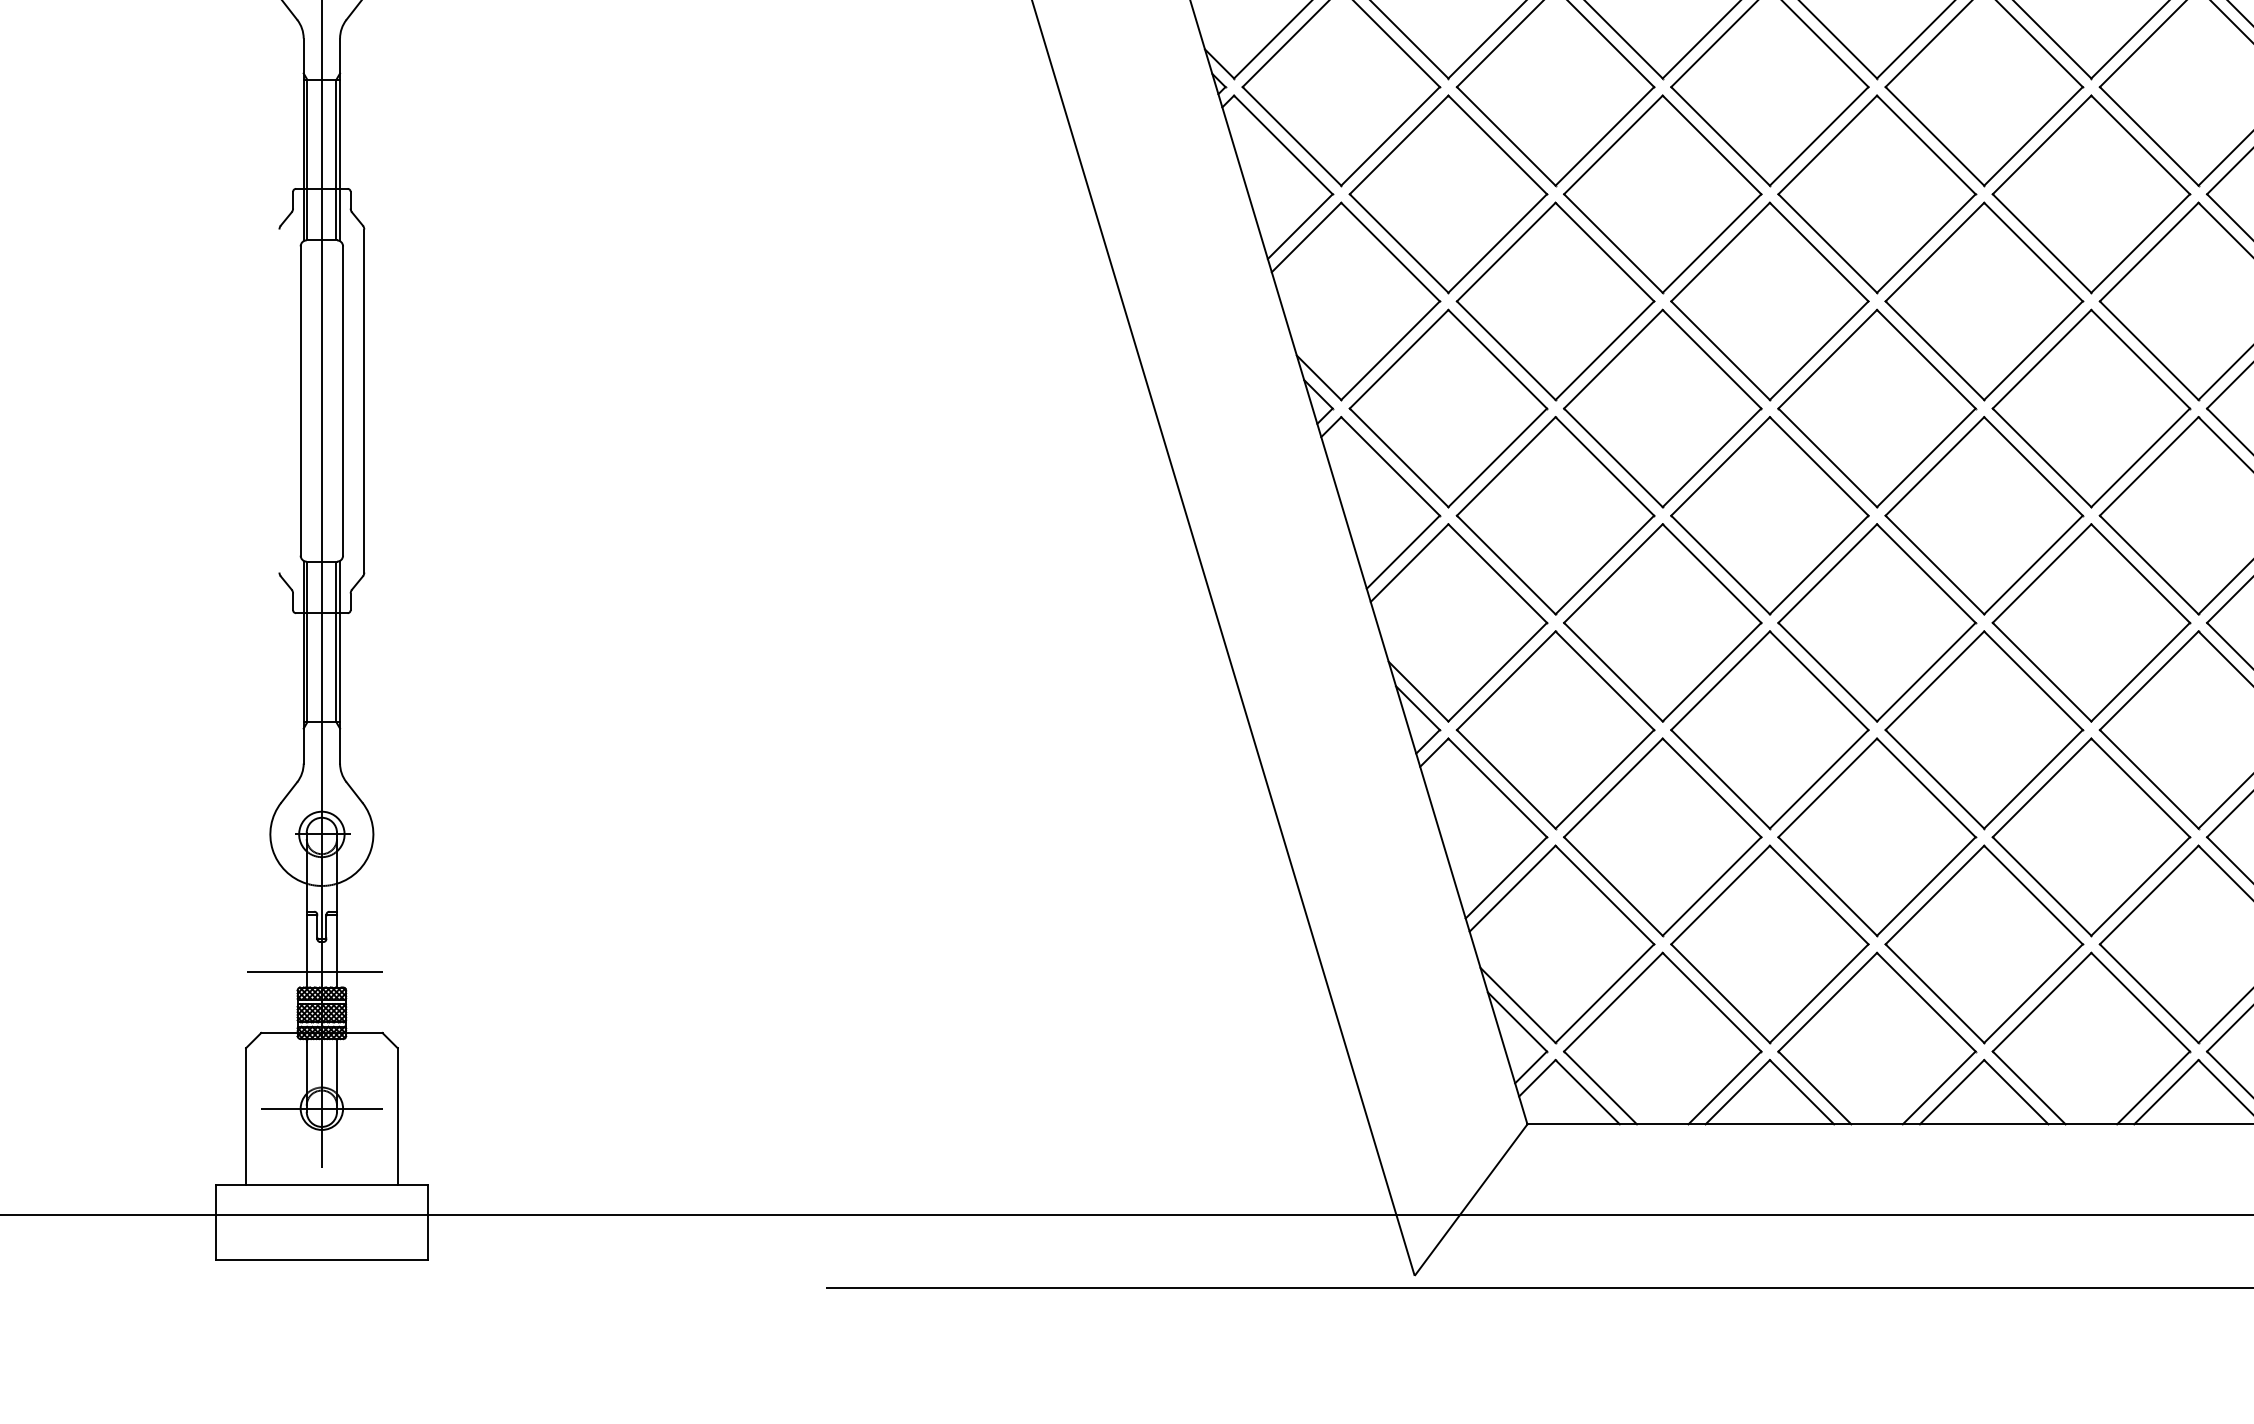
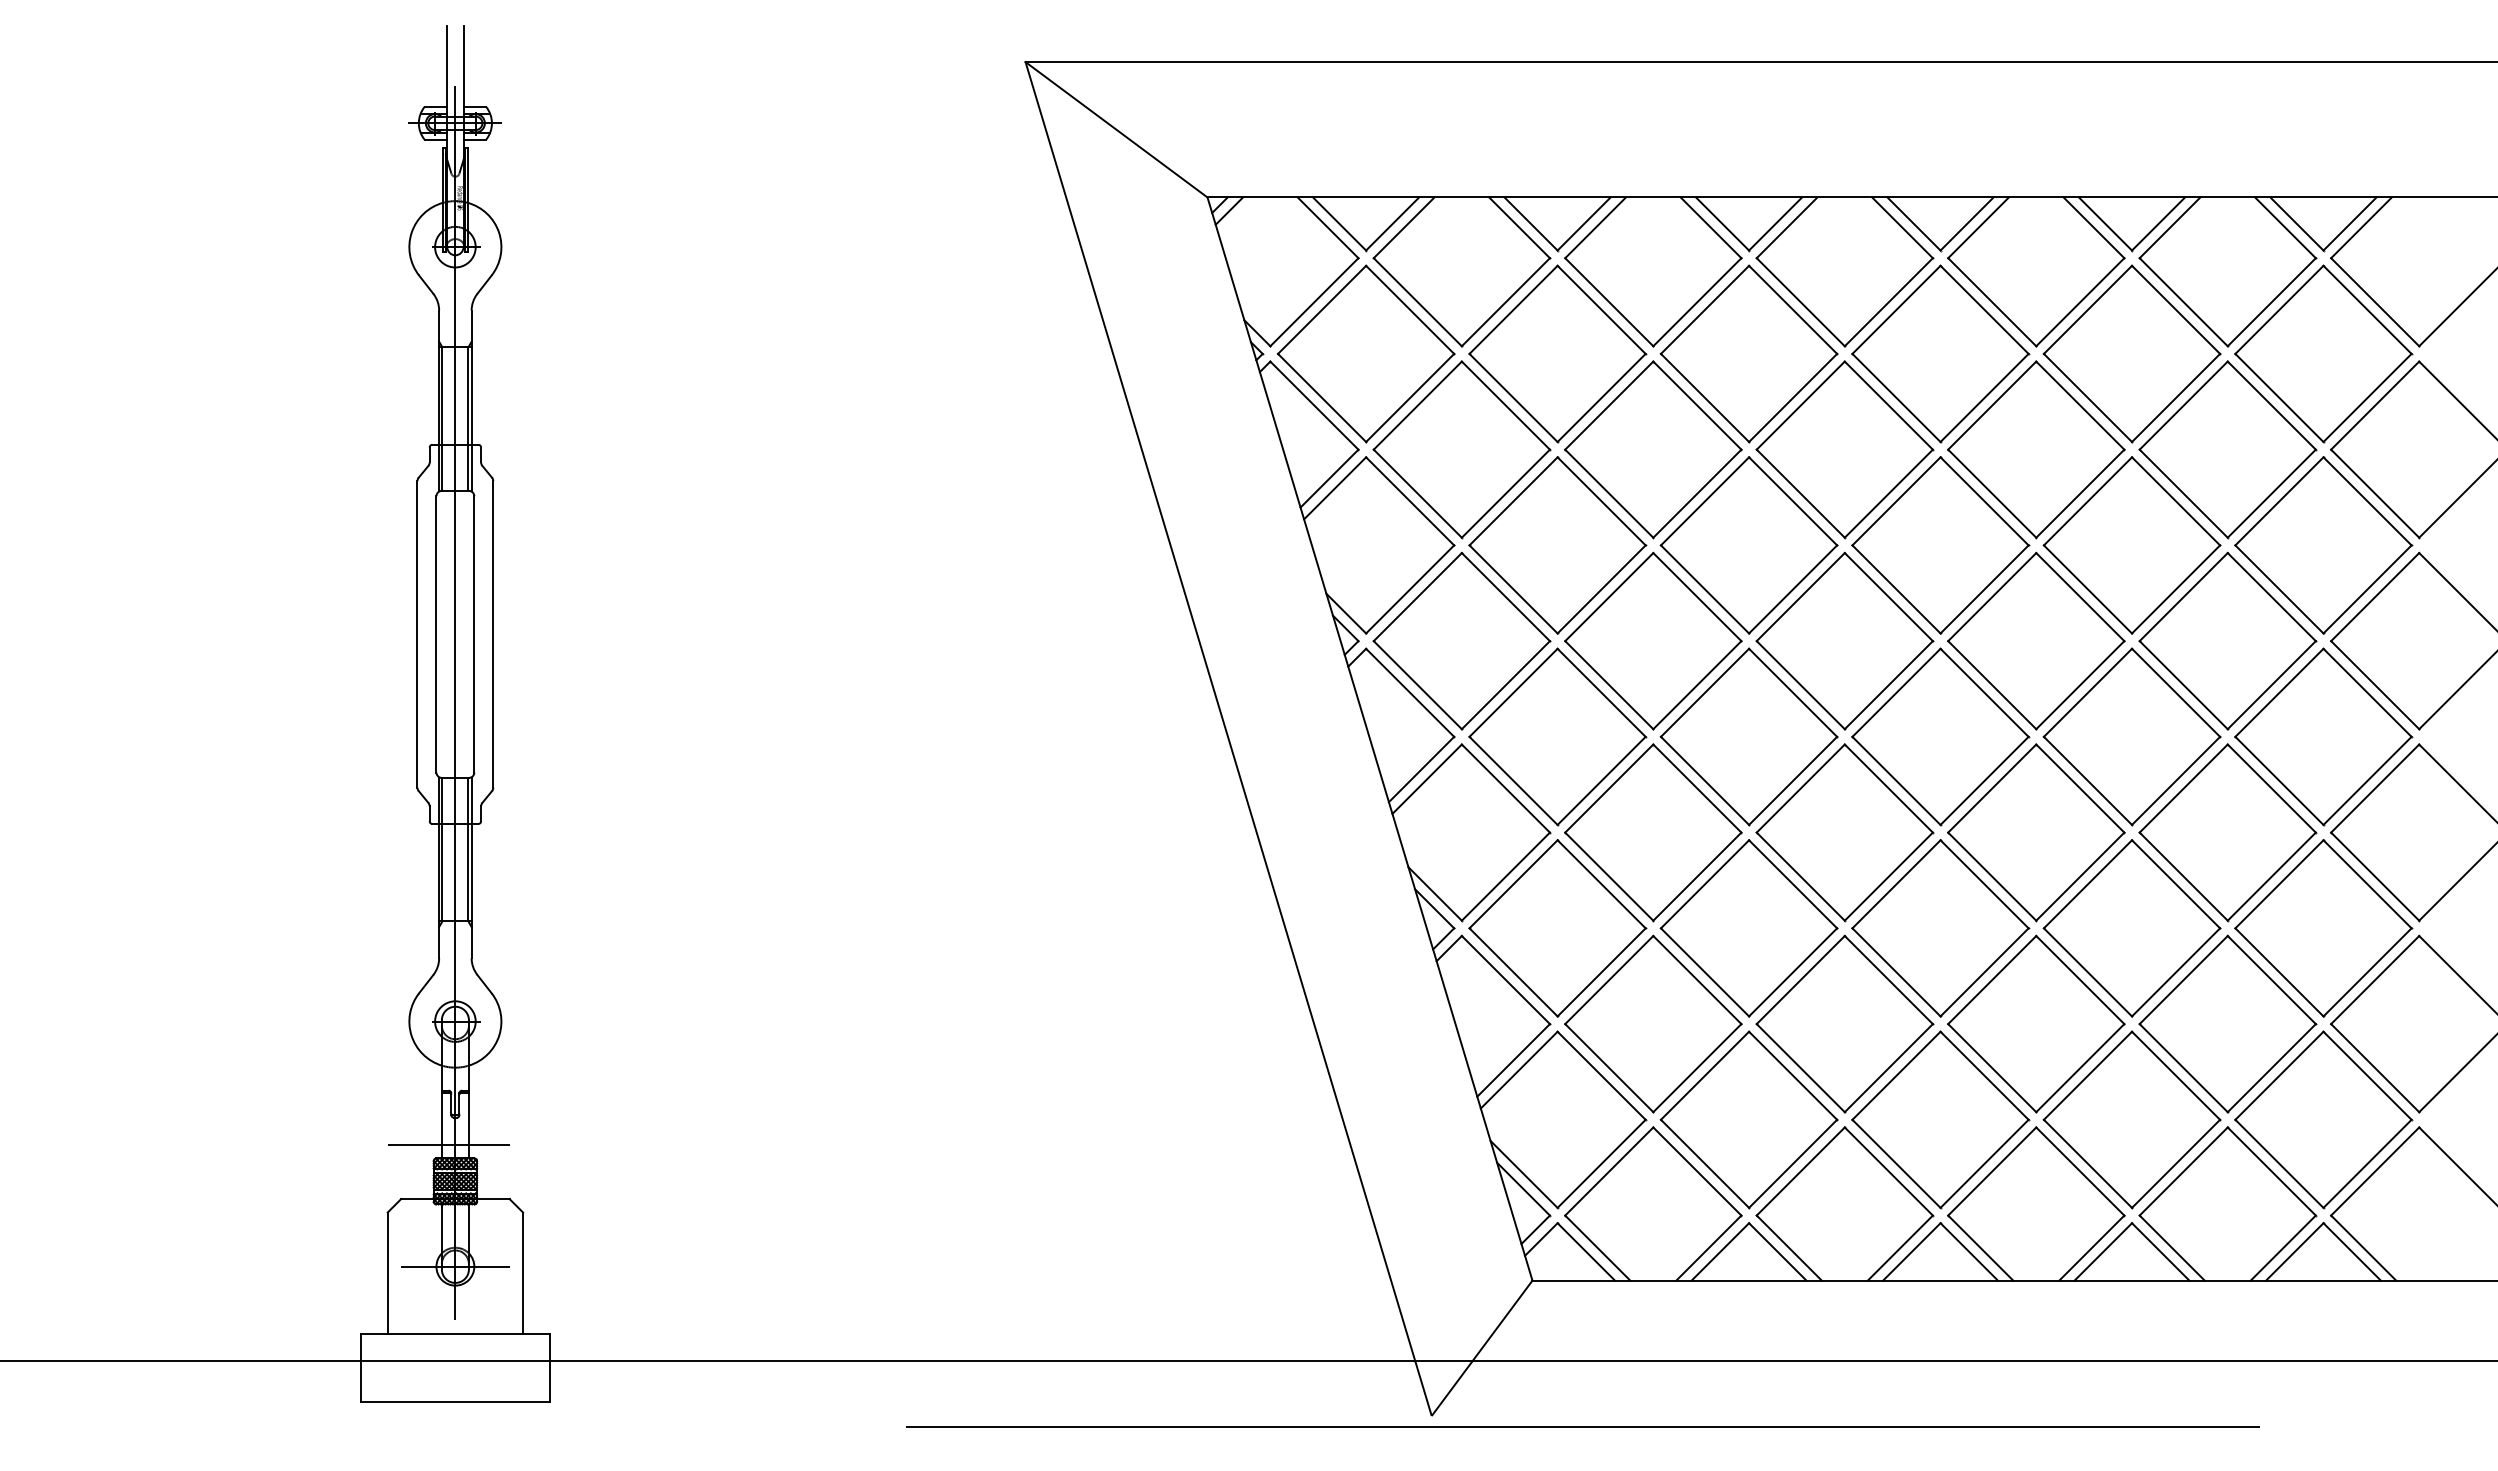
line: (279, 401) -> (417, 634), added

